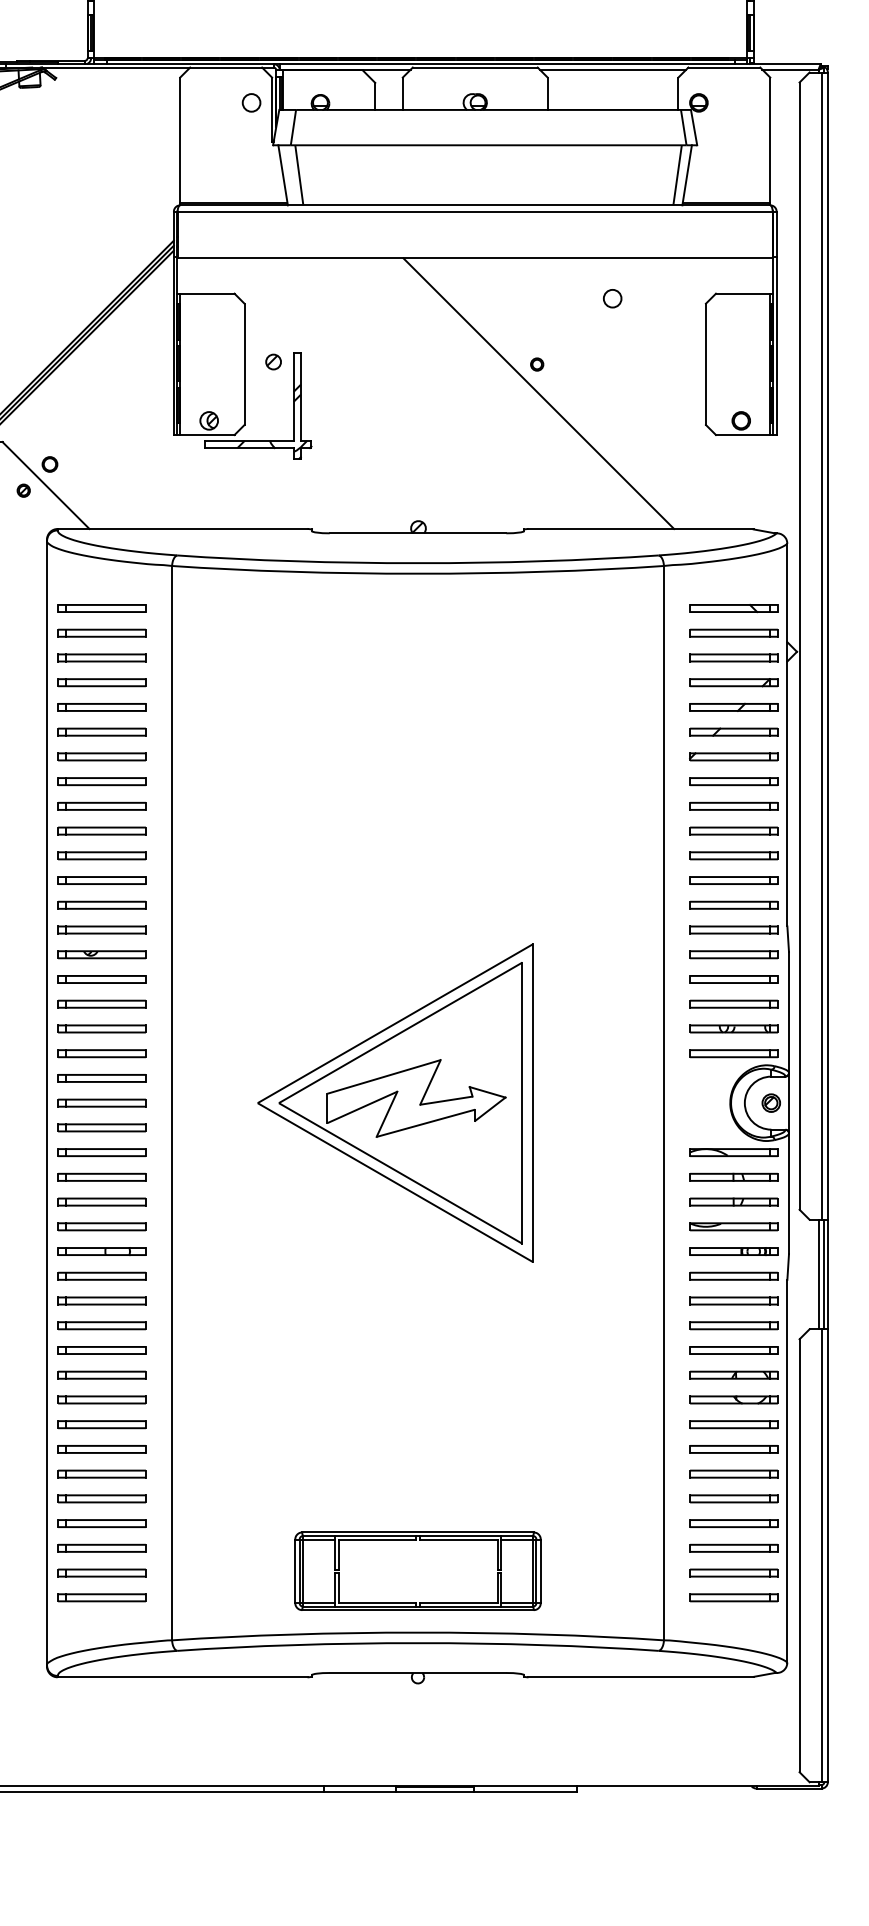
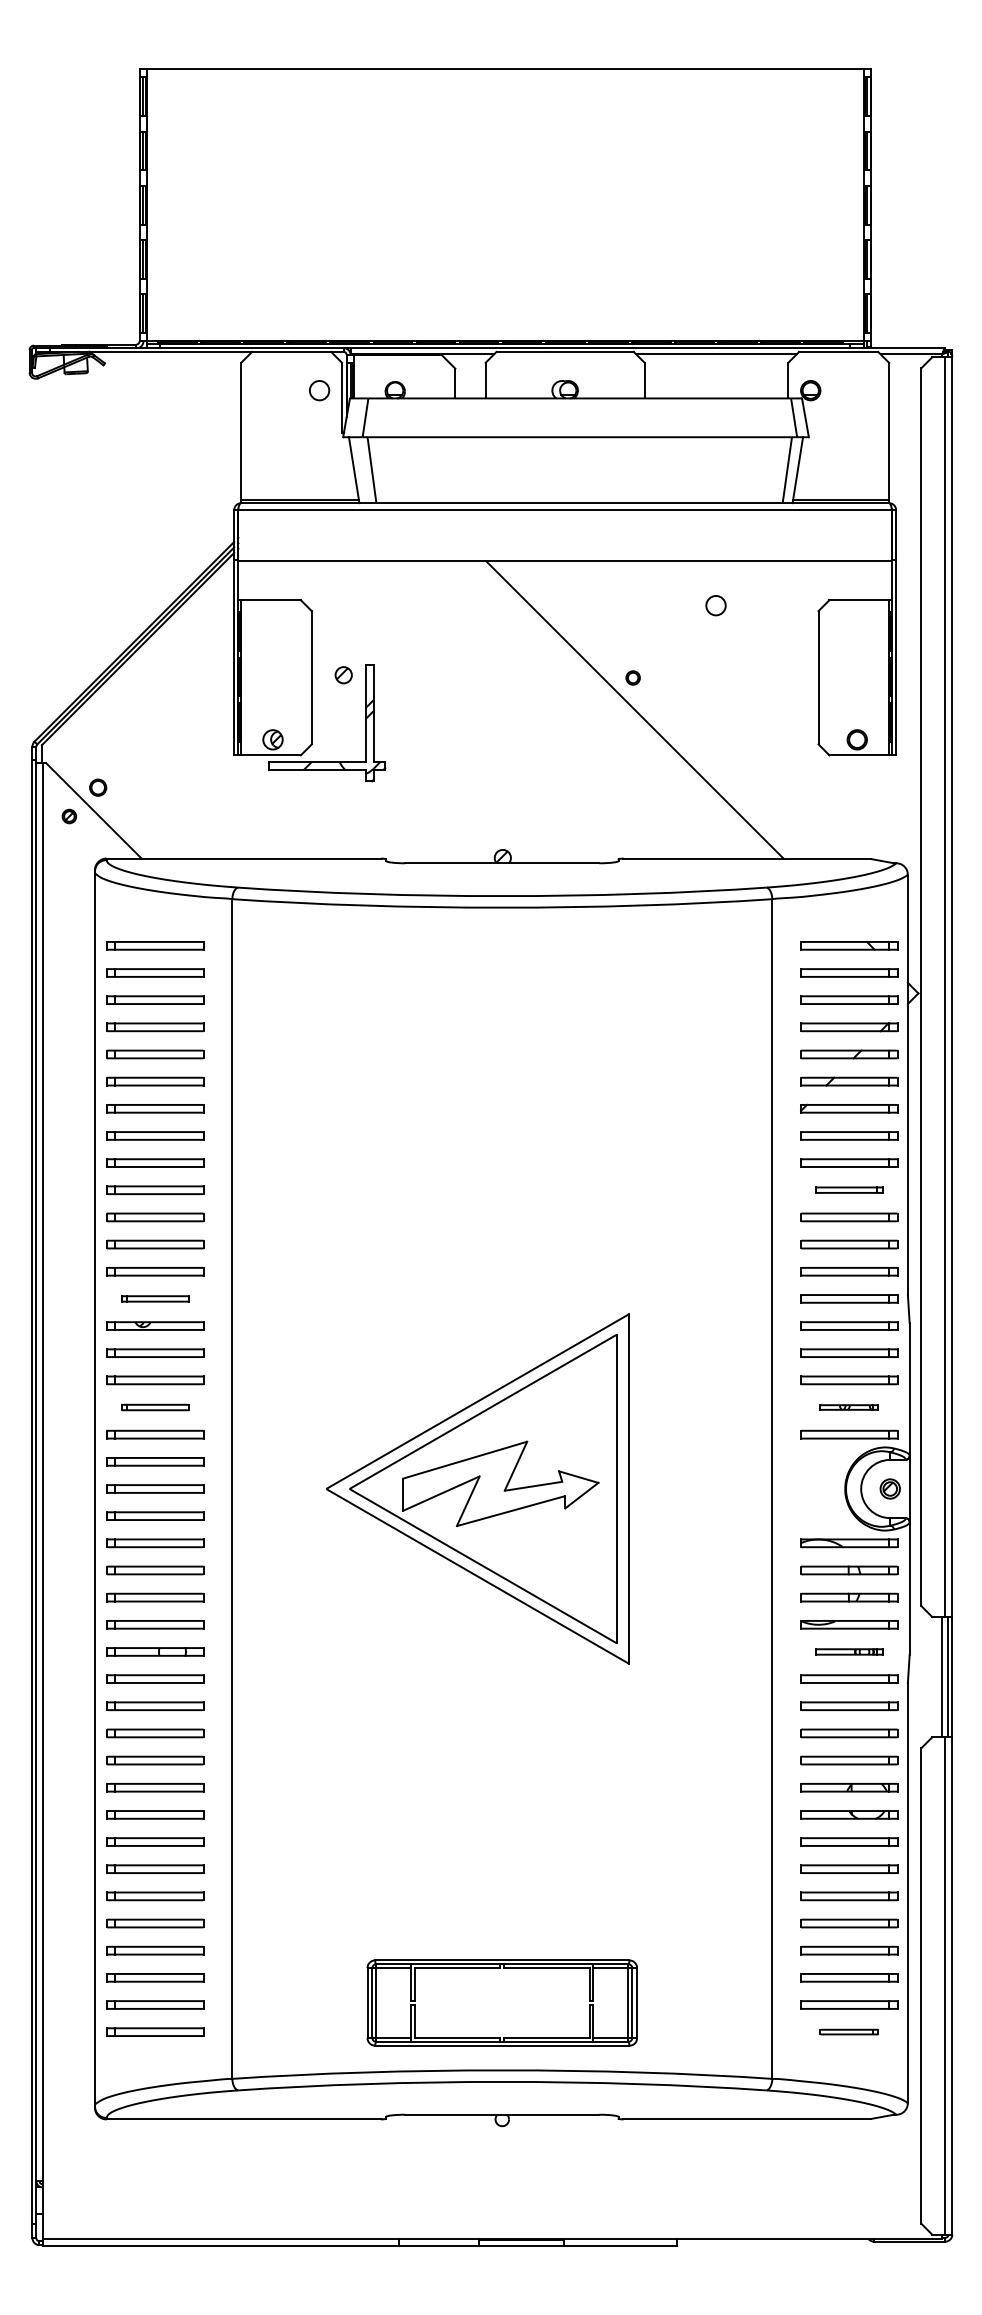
part: (734, 830) -> (849, 1189), size x0.7
part: (102, 929) -> (155, 1298), size x0.7
part: (102, 1028) -> (155, 1407), size x0.7
part: (734, 1028) -> (849, 1407), size x0.6
part: (734, 1251) -> (849, 1651), size x0.7
part: (734, 1597) -> (849, 2031), size x0.6

